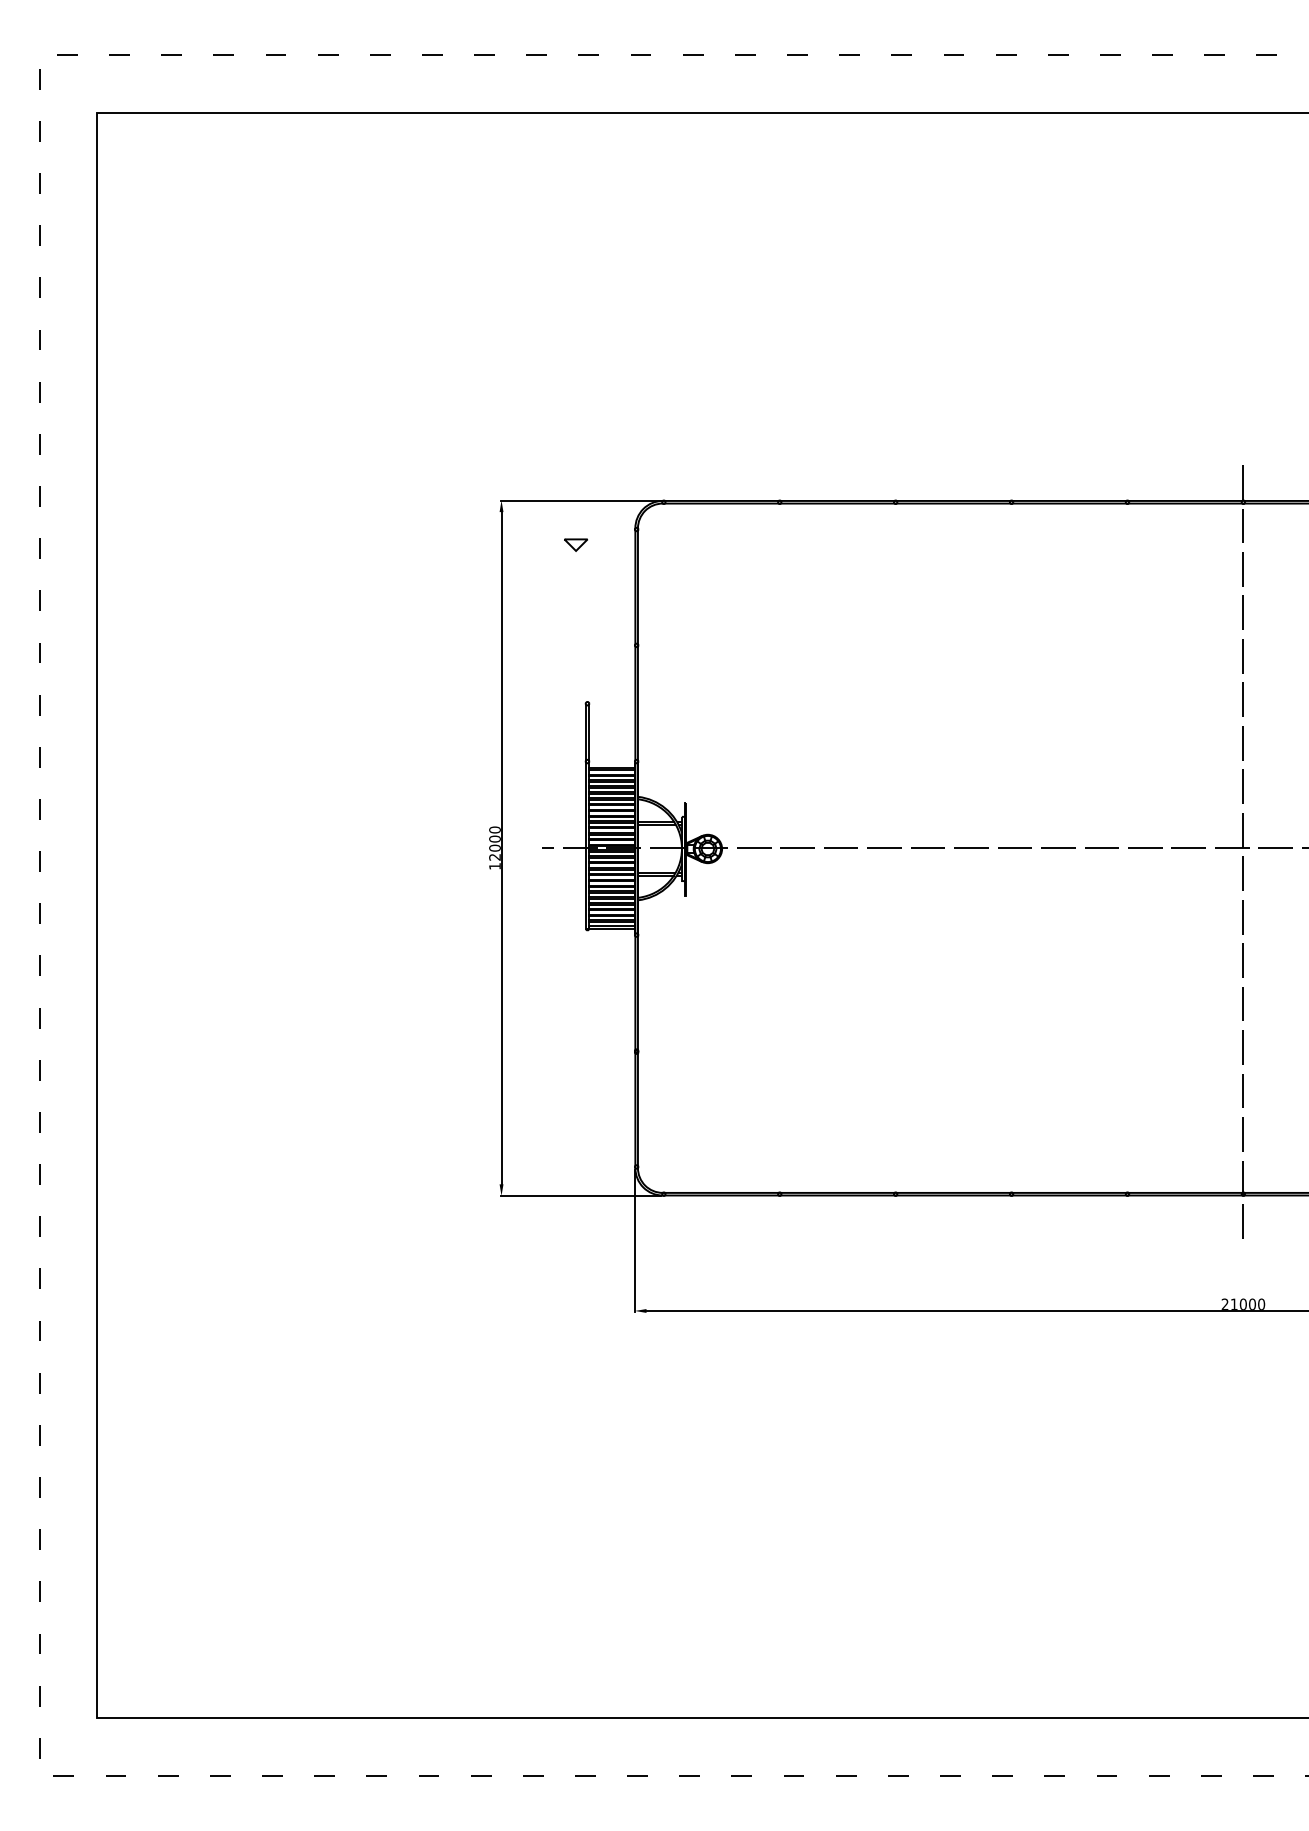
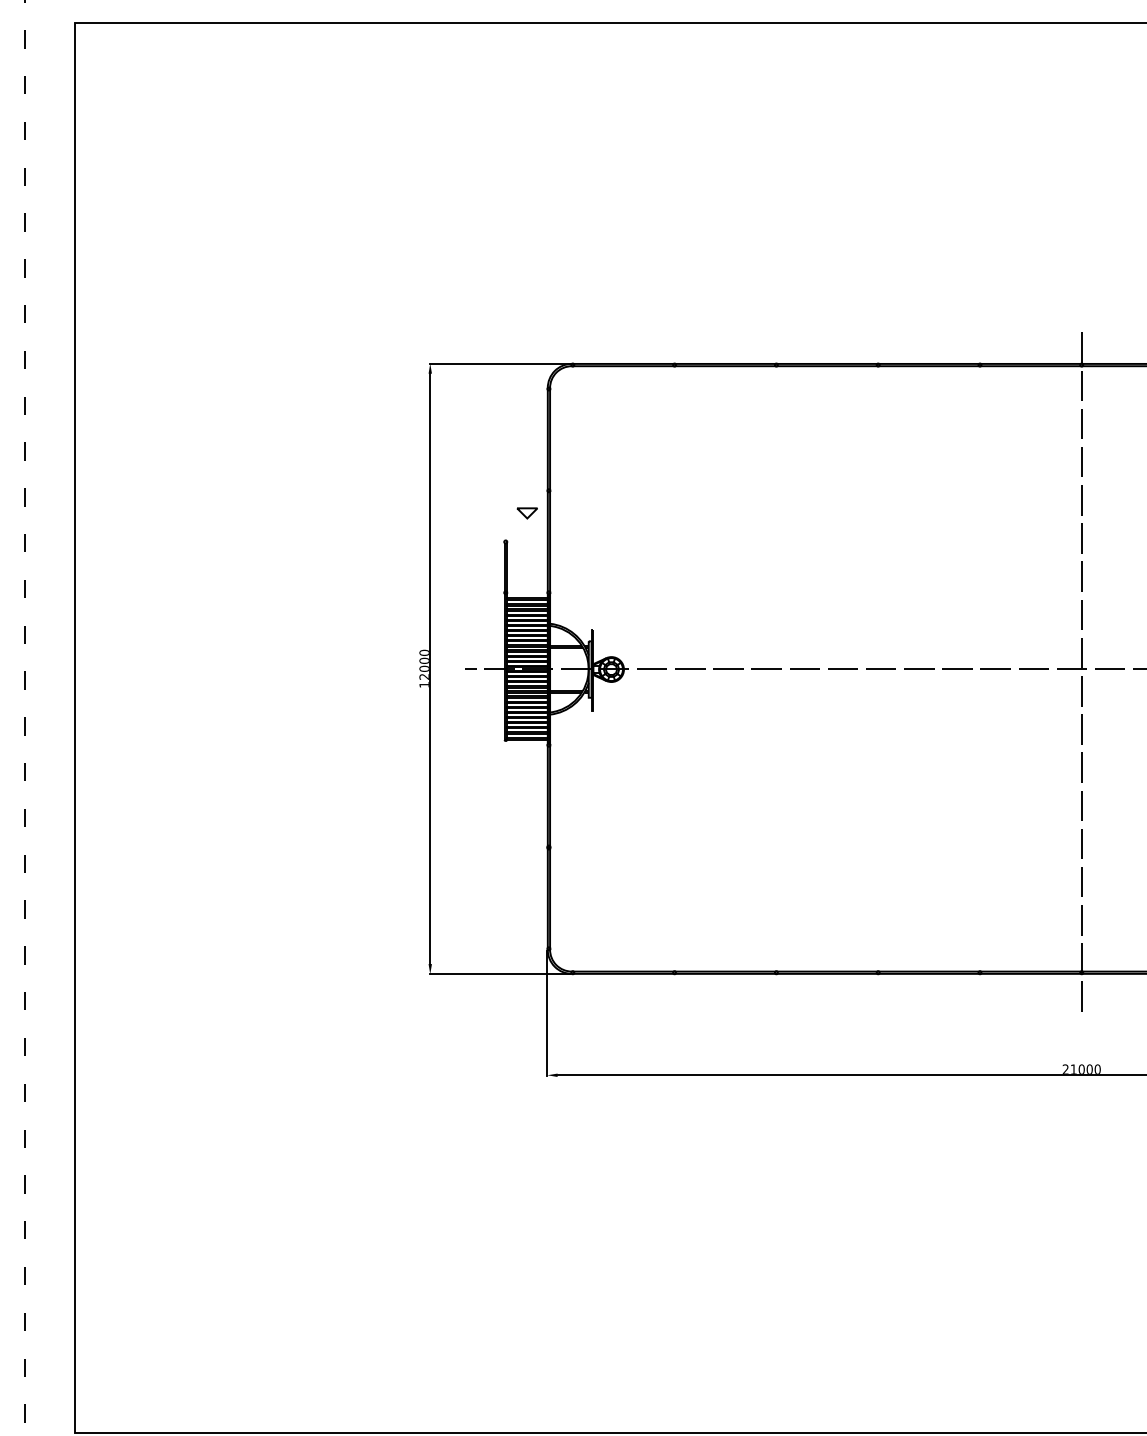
part: (575, 544) -> (526, 512), moved

